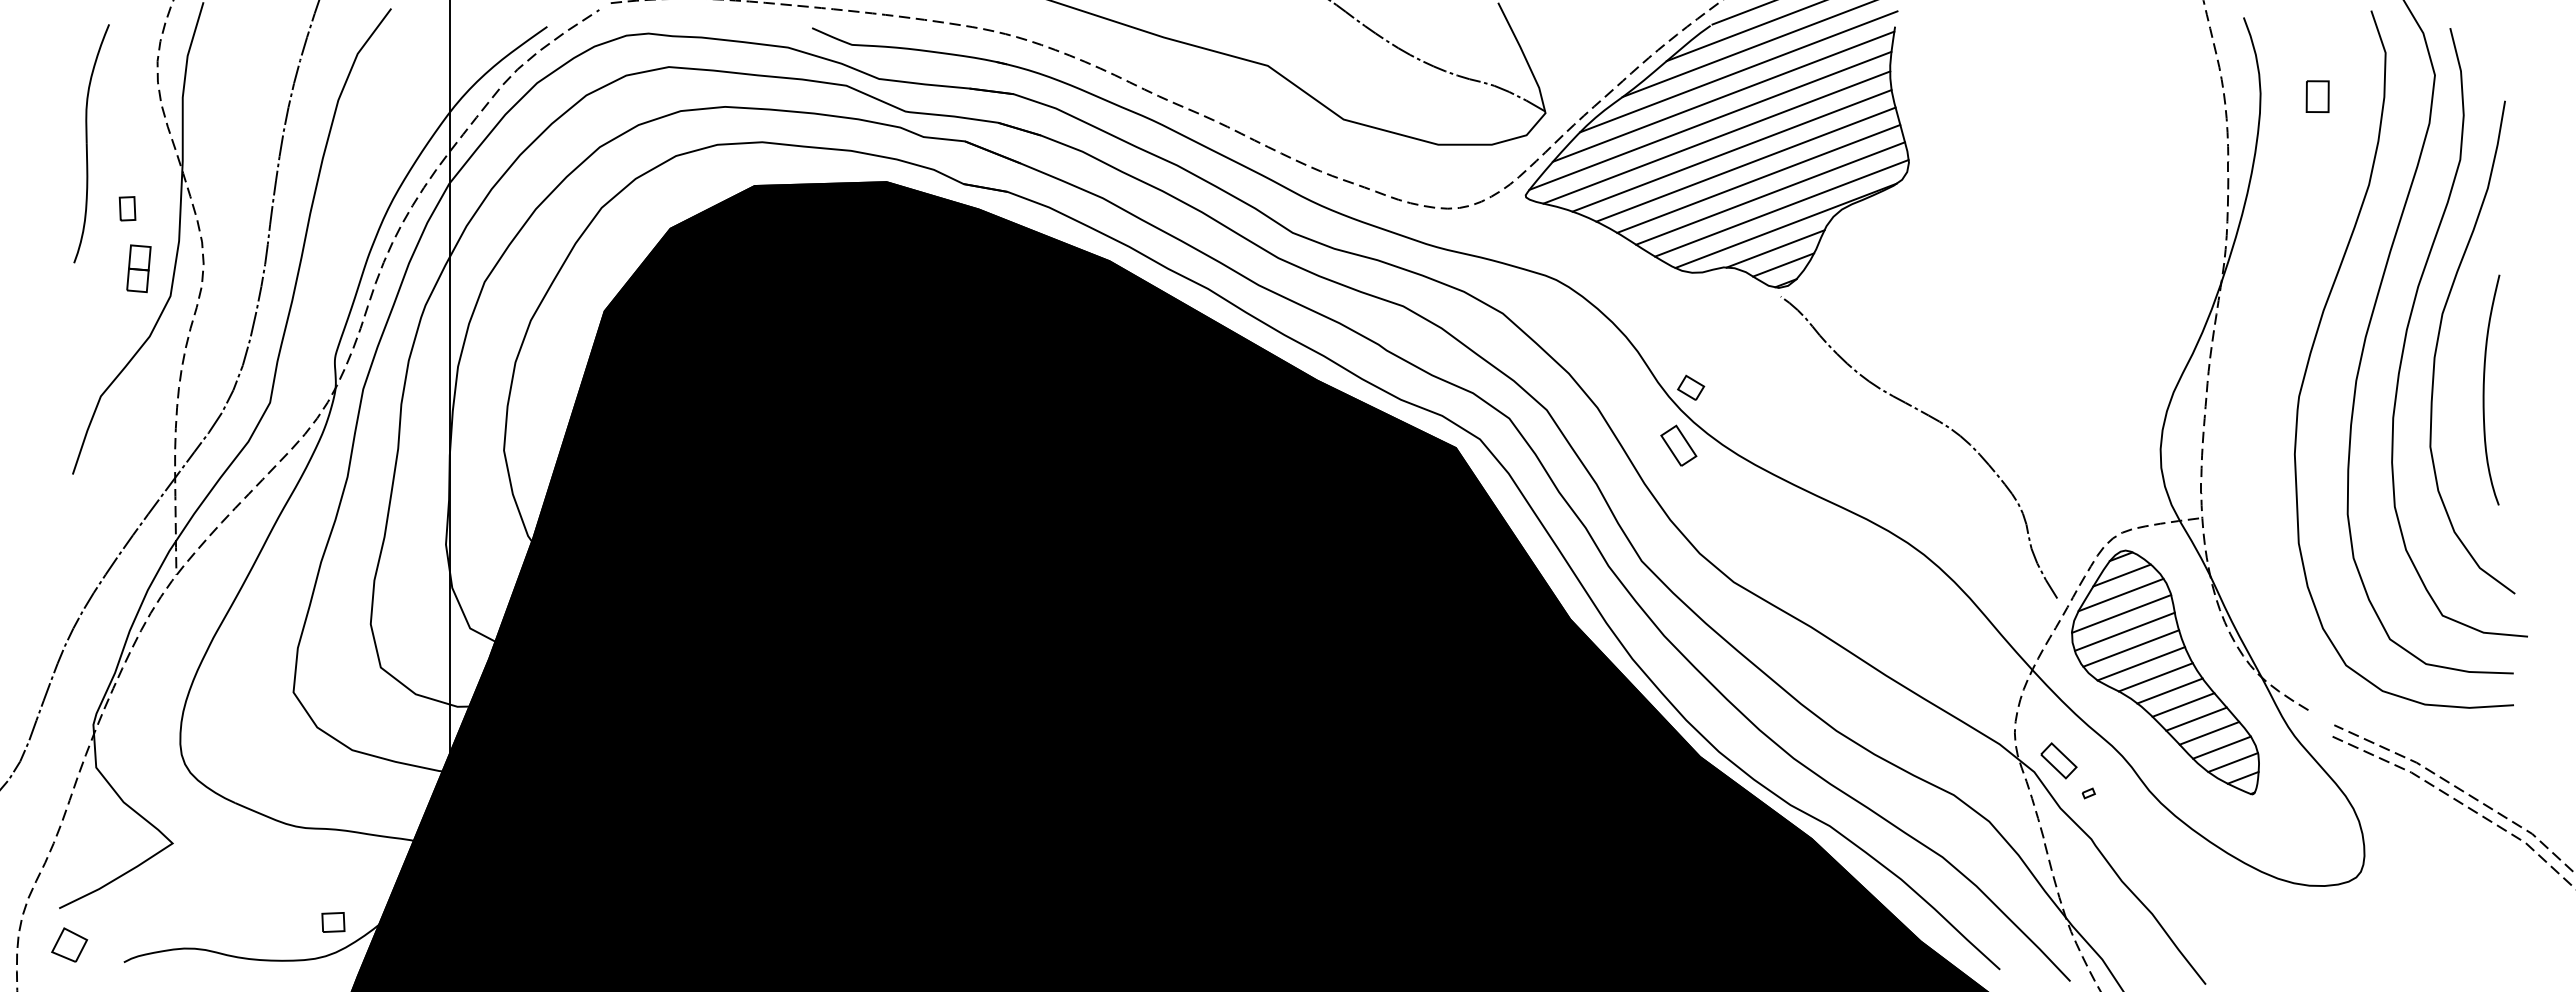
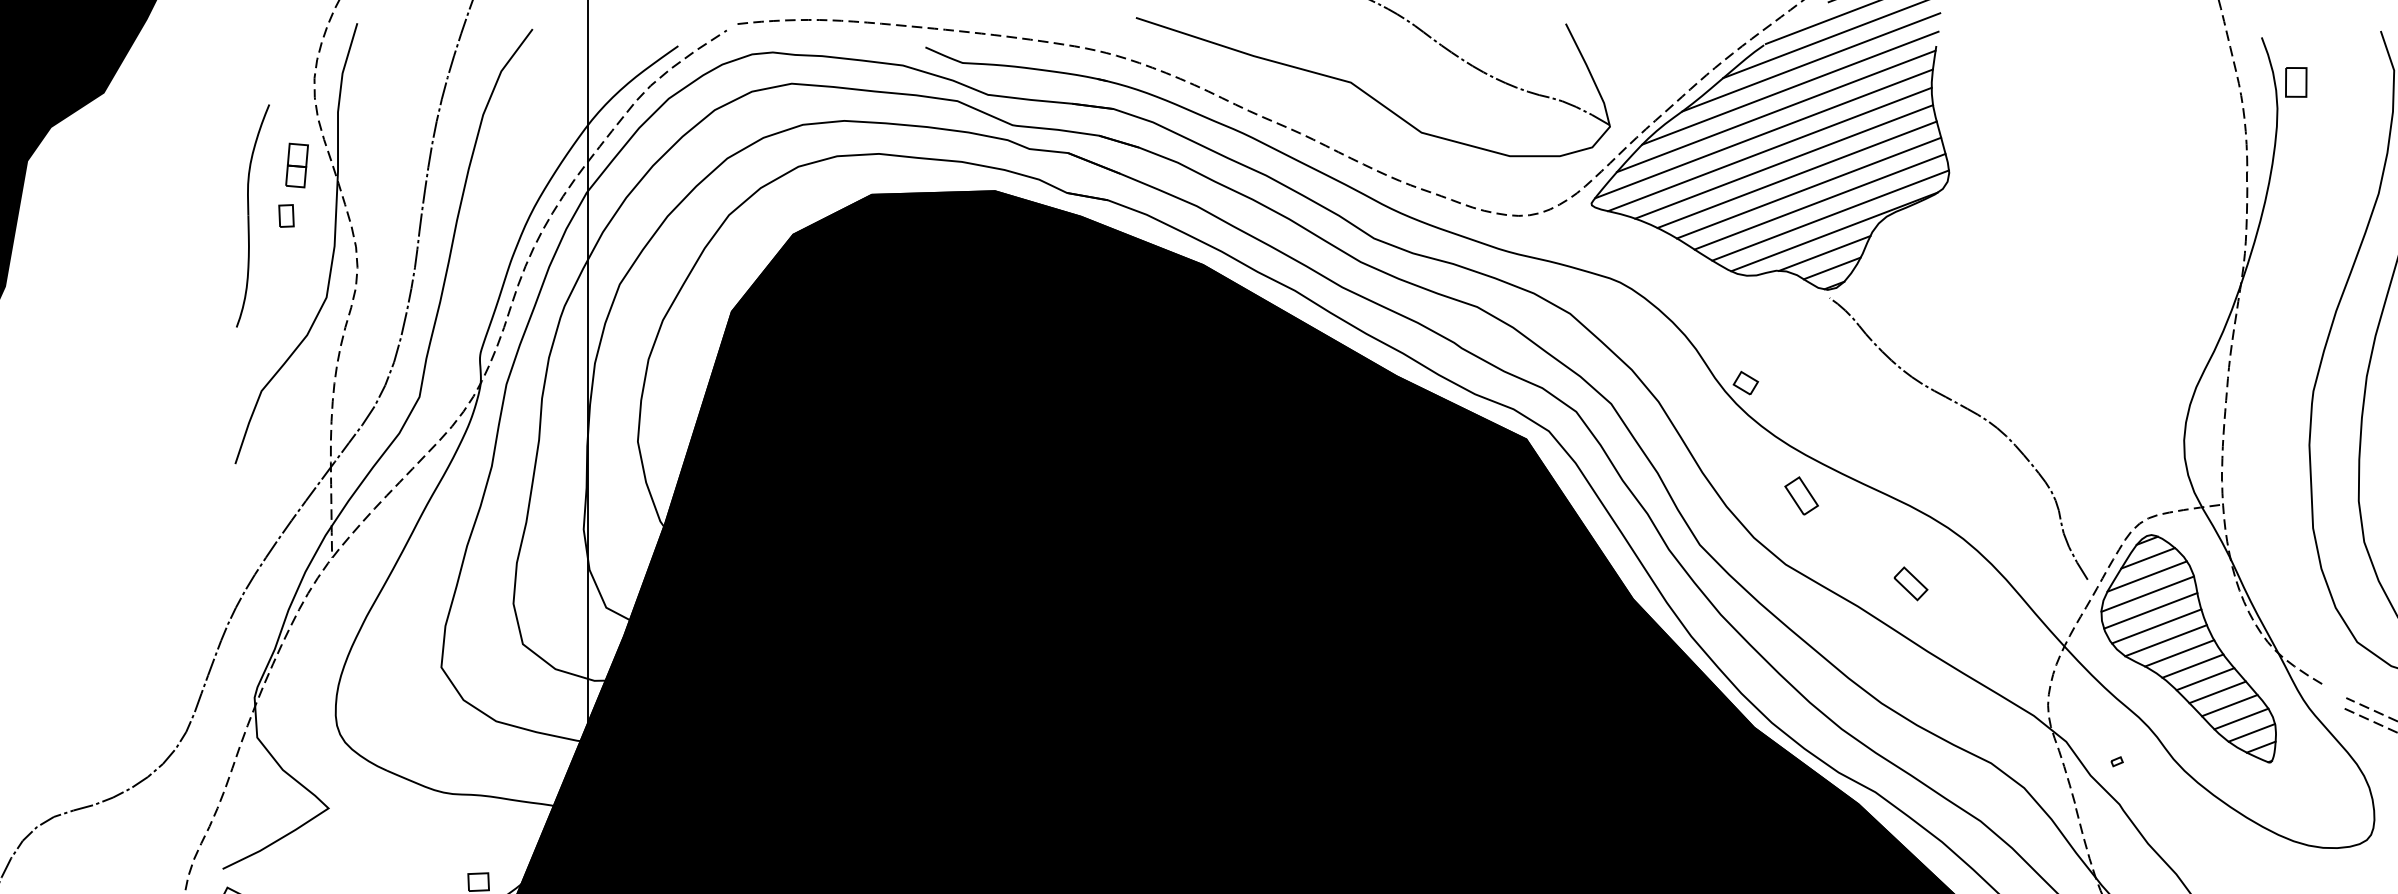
part: (2317, 96) -> (2296, 82), moved
part: (91, 143) -> (252, 215), moved
part: (138, 268) -> (296, 165), moved
part: (1678, 445) -> (1801, 495), moved
part: (2058, 760) -> (1910, 583), moved

